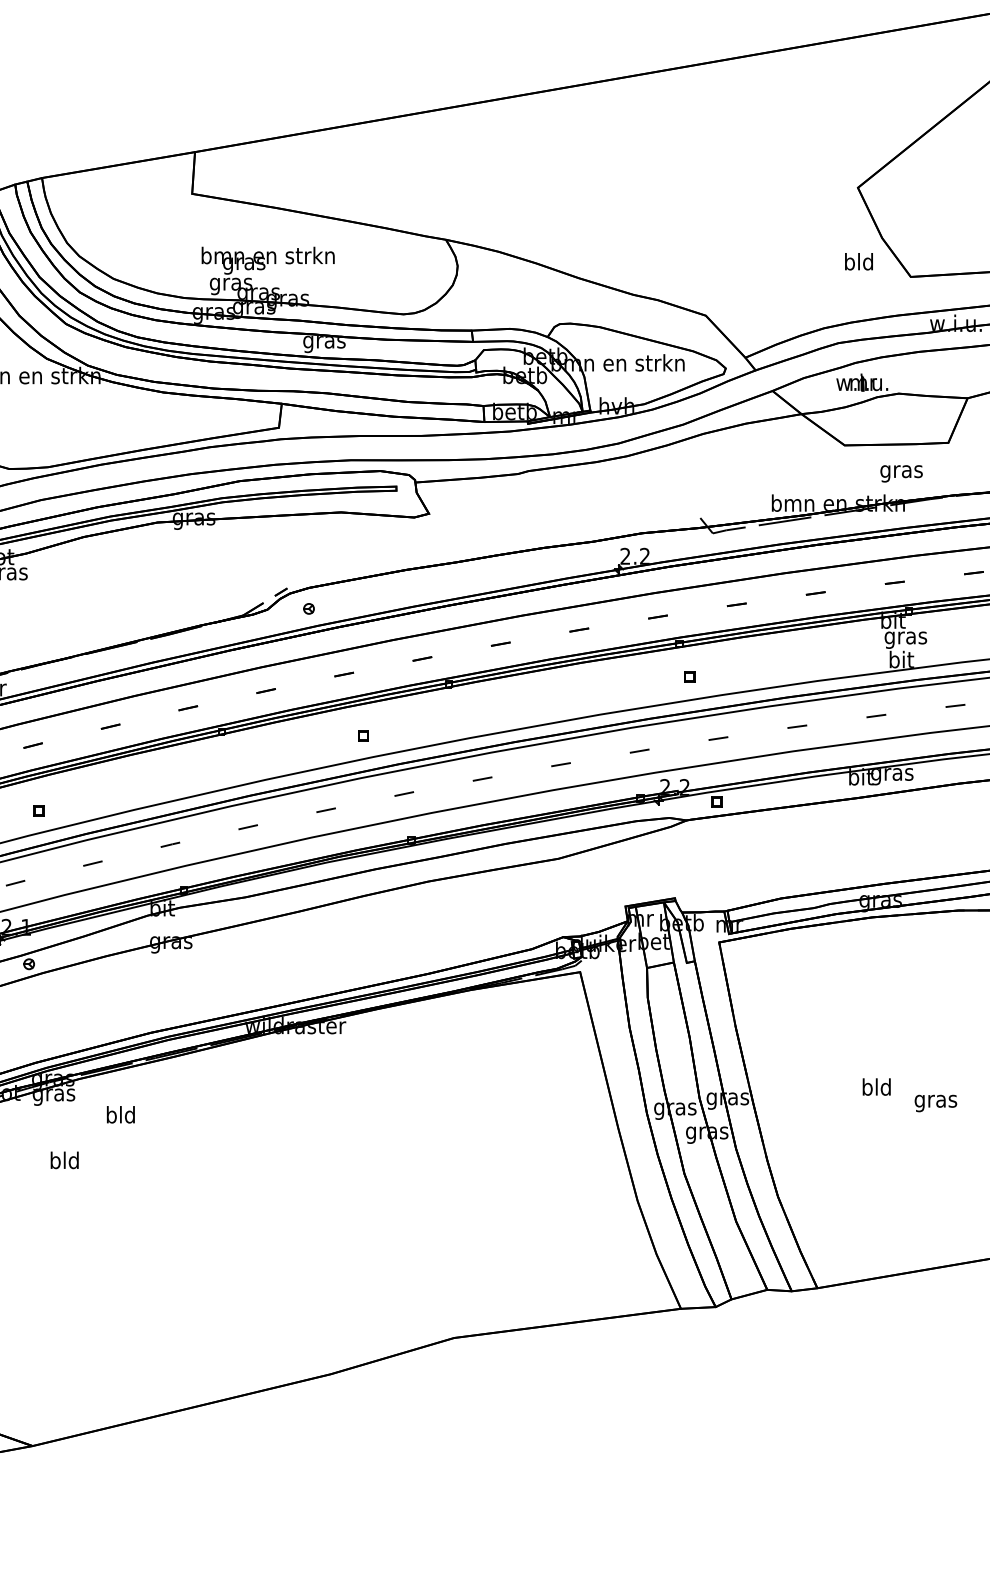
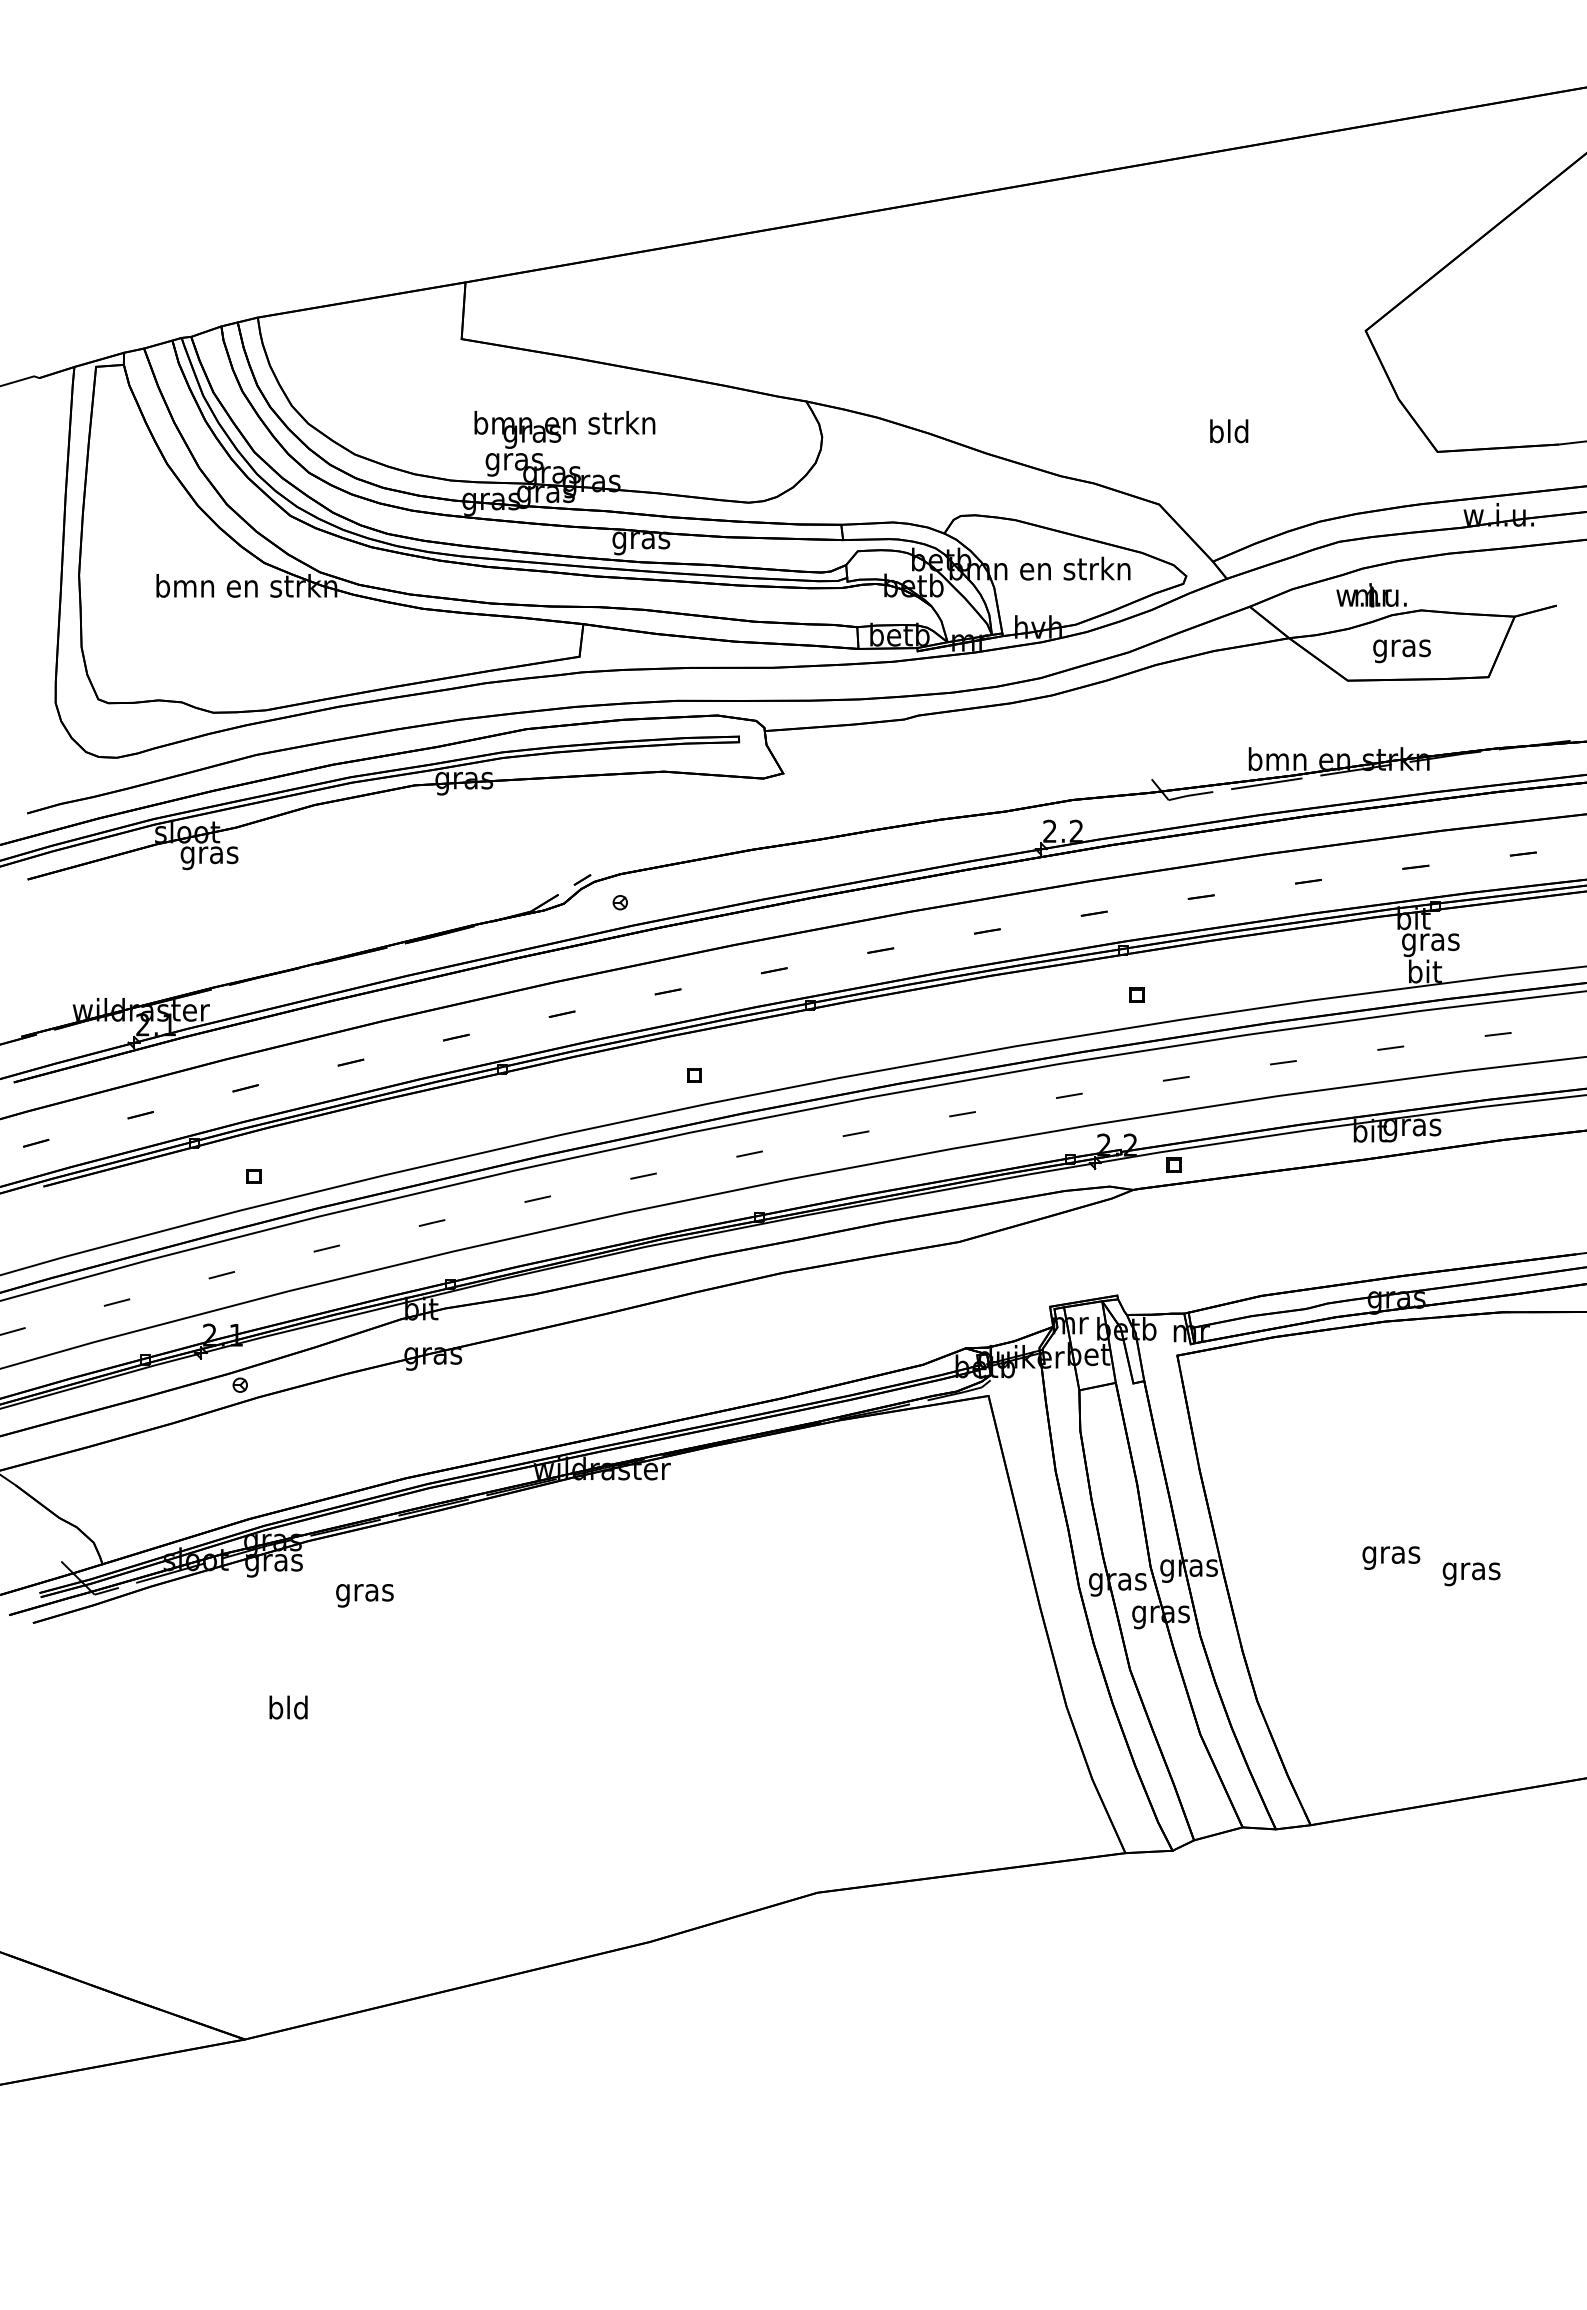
text: (859, 261) -> (1229, 431), moved
text: (901, 474) -> (1401, 651), moved
text: (876, 1088) -> (1391, 1554), bld -> gras
text: (120, 1116) -> (364, 1592), bld -> gras
text: (64, 1160) -> (288, 1707), moved

